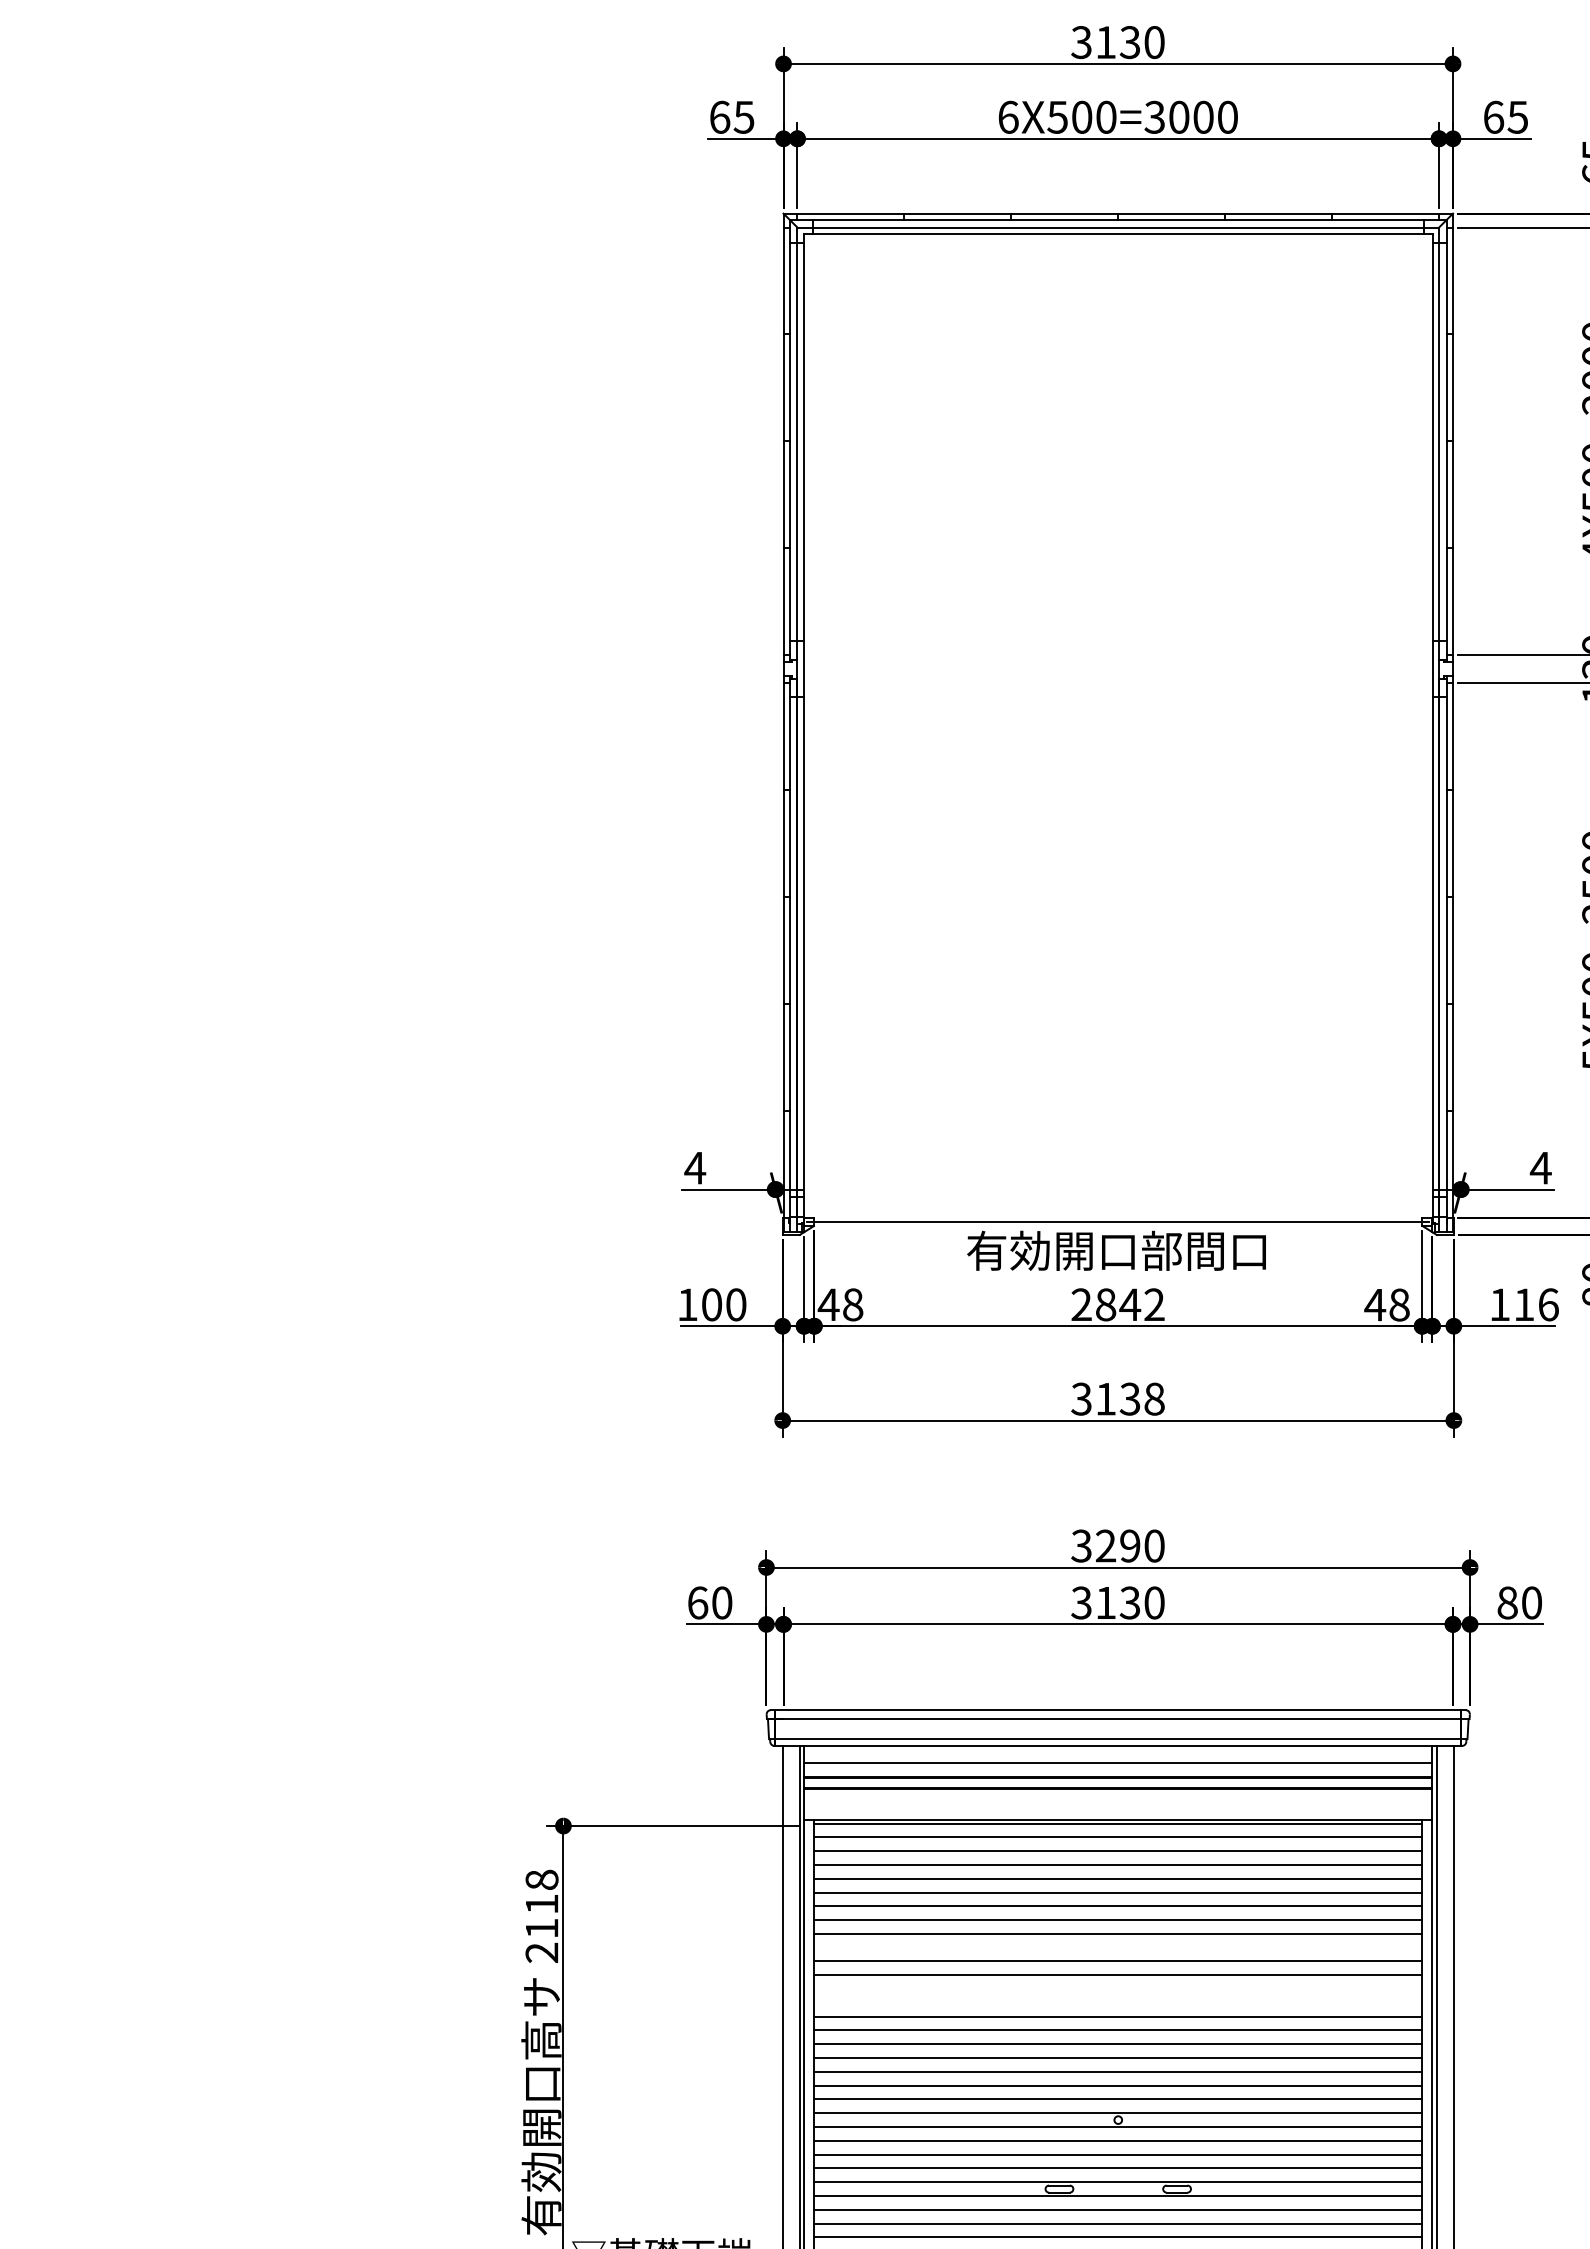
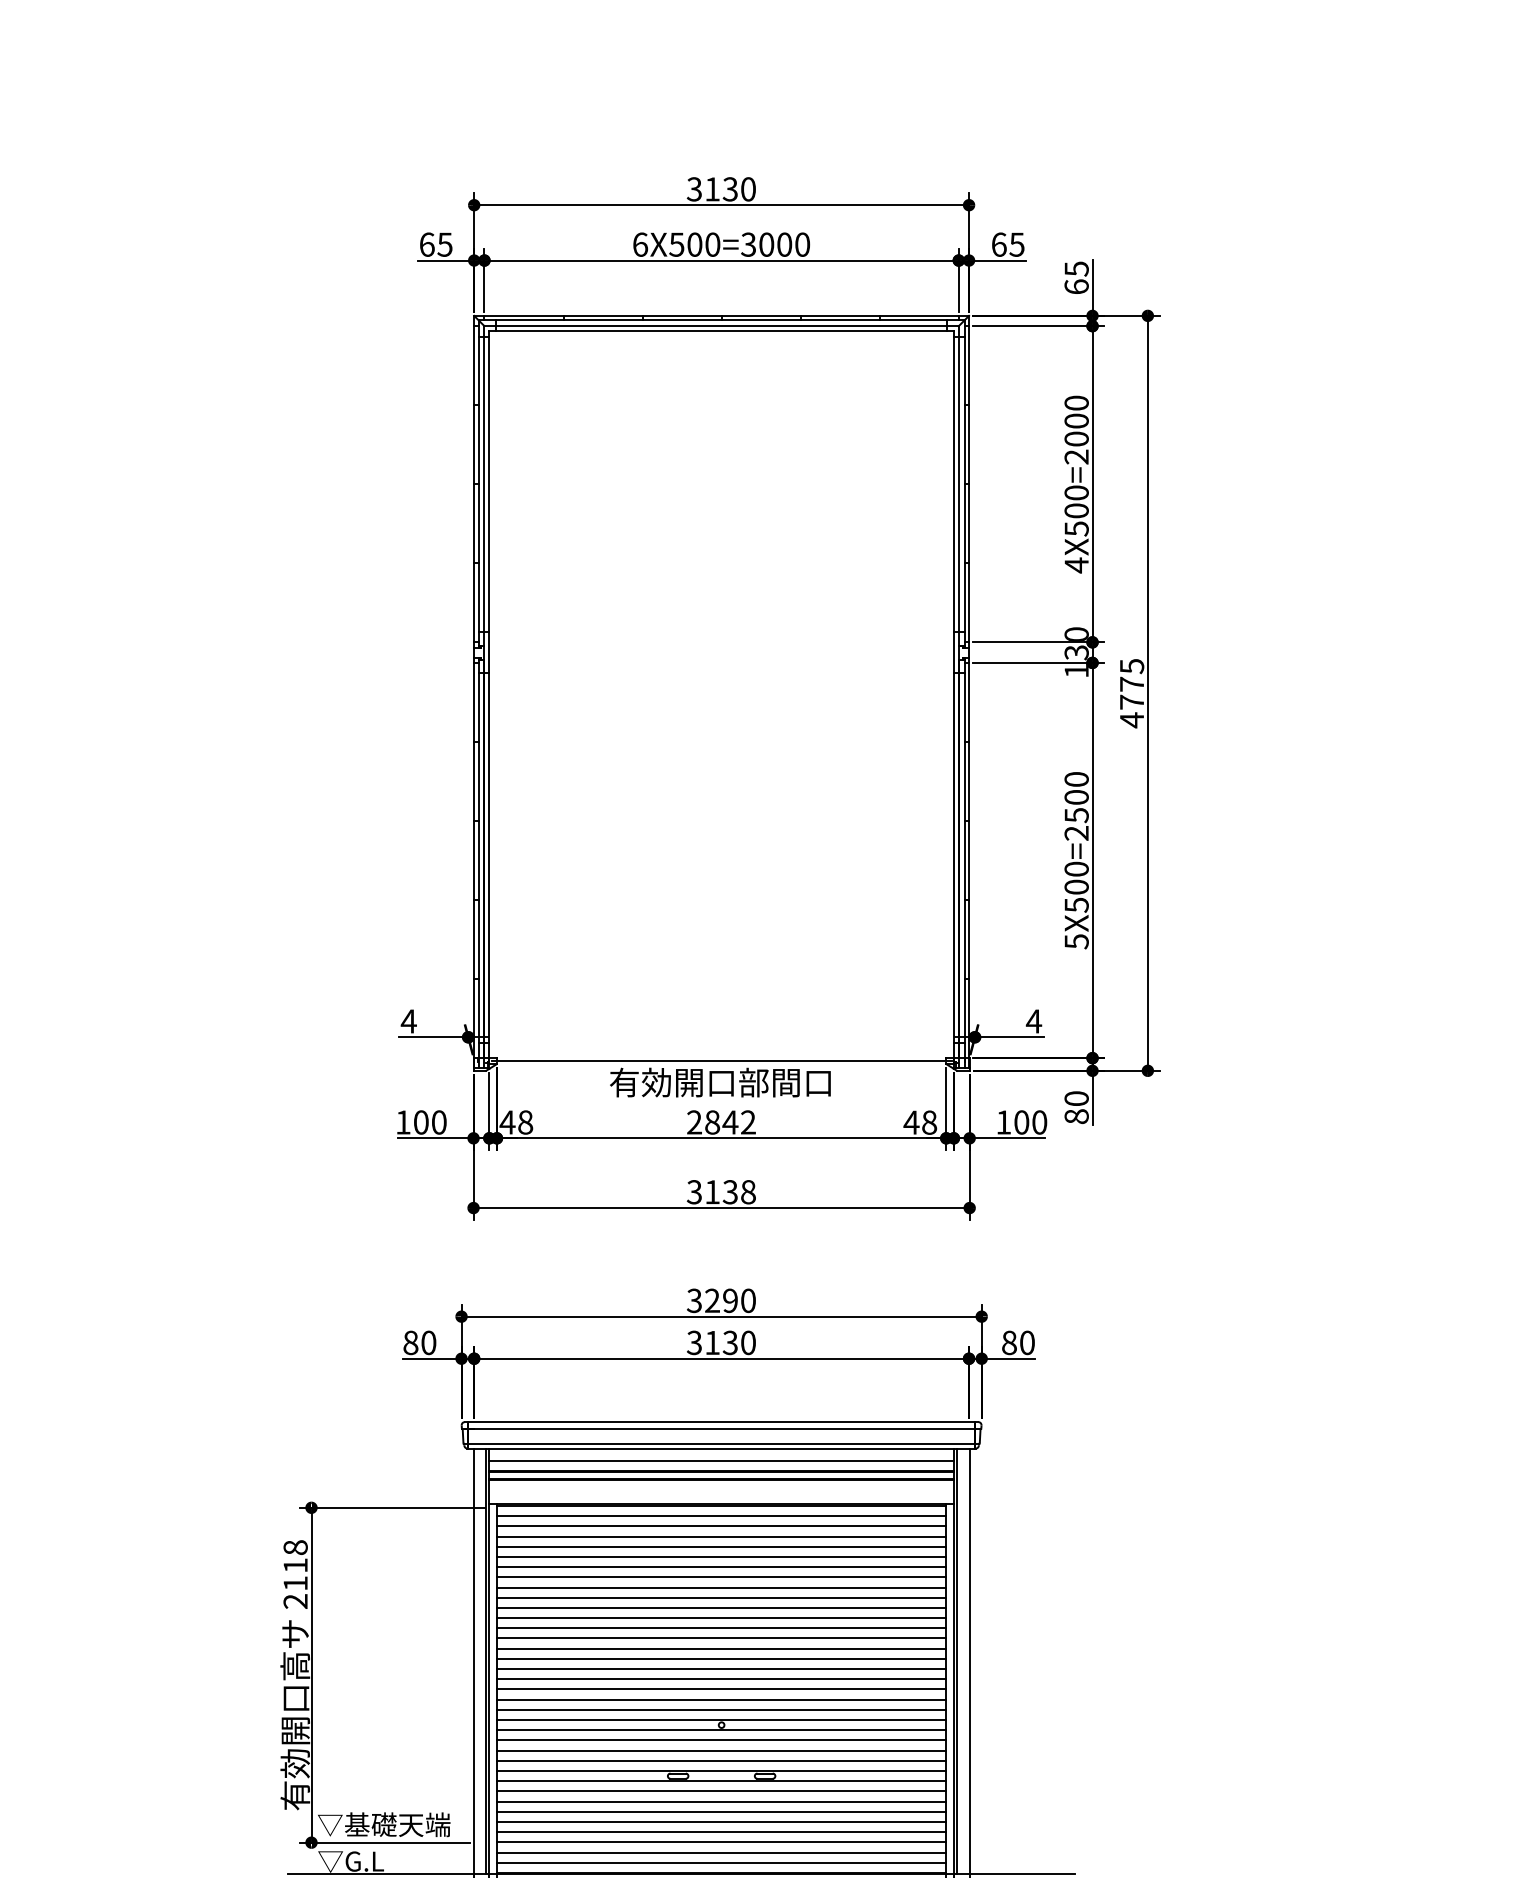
text: (1536, 1304) -> (1030, 1122), 116 -> 100
text: (697, 1602) -> (410, 1342), 60 -> 80
line: (1118, 1947) -> (721, 1597), added
line: (1118, 1989) -> (721, 1628), added
line: (1118, 2002) -> (721, 1638), added

